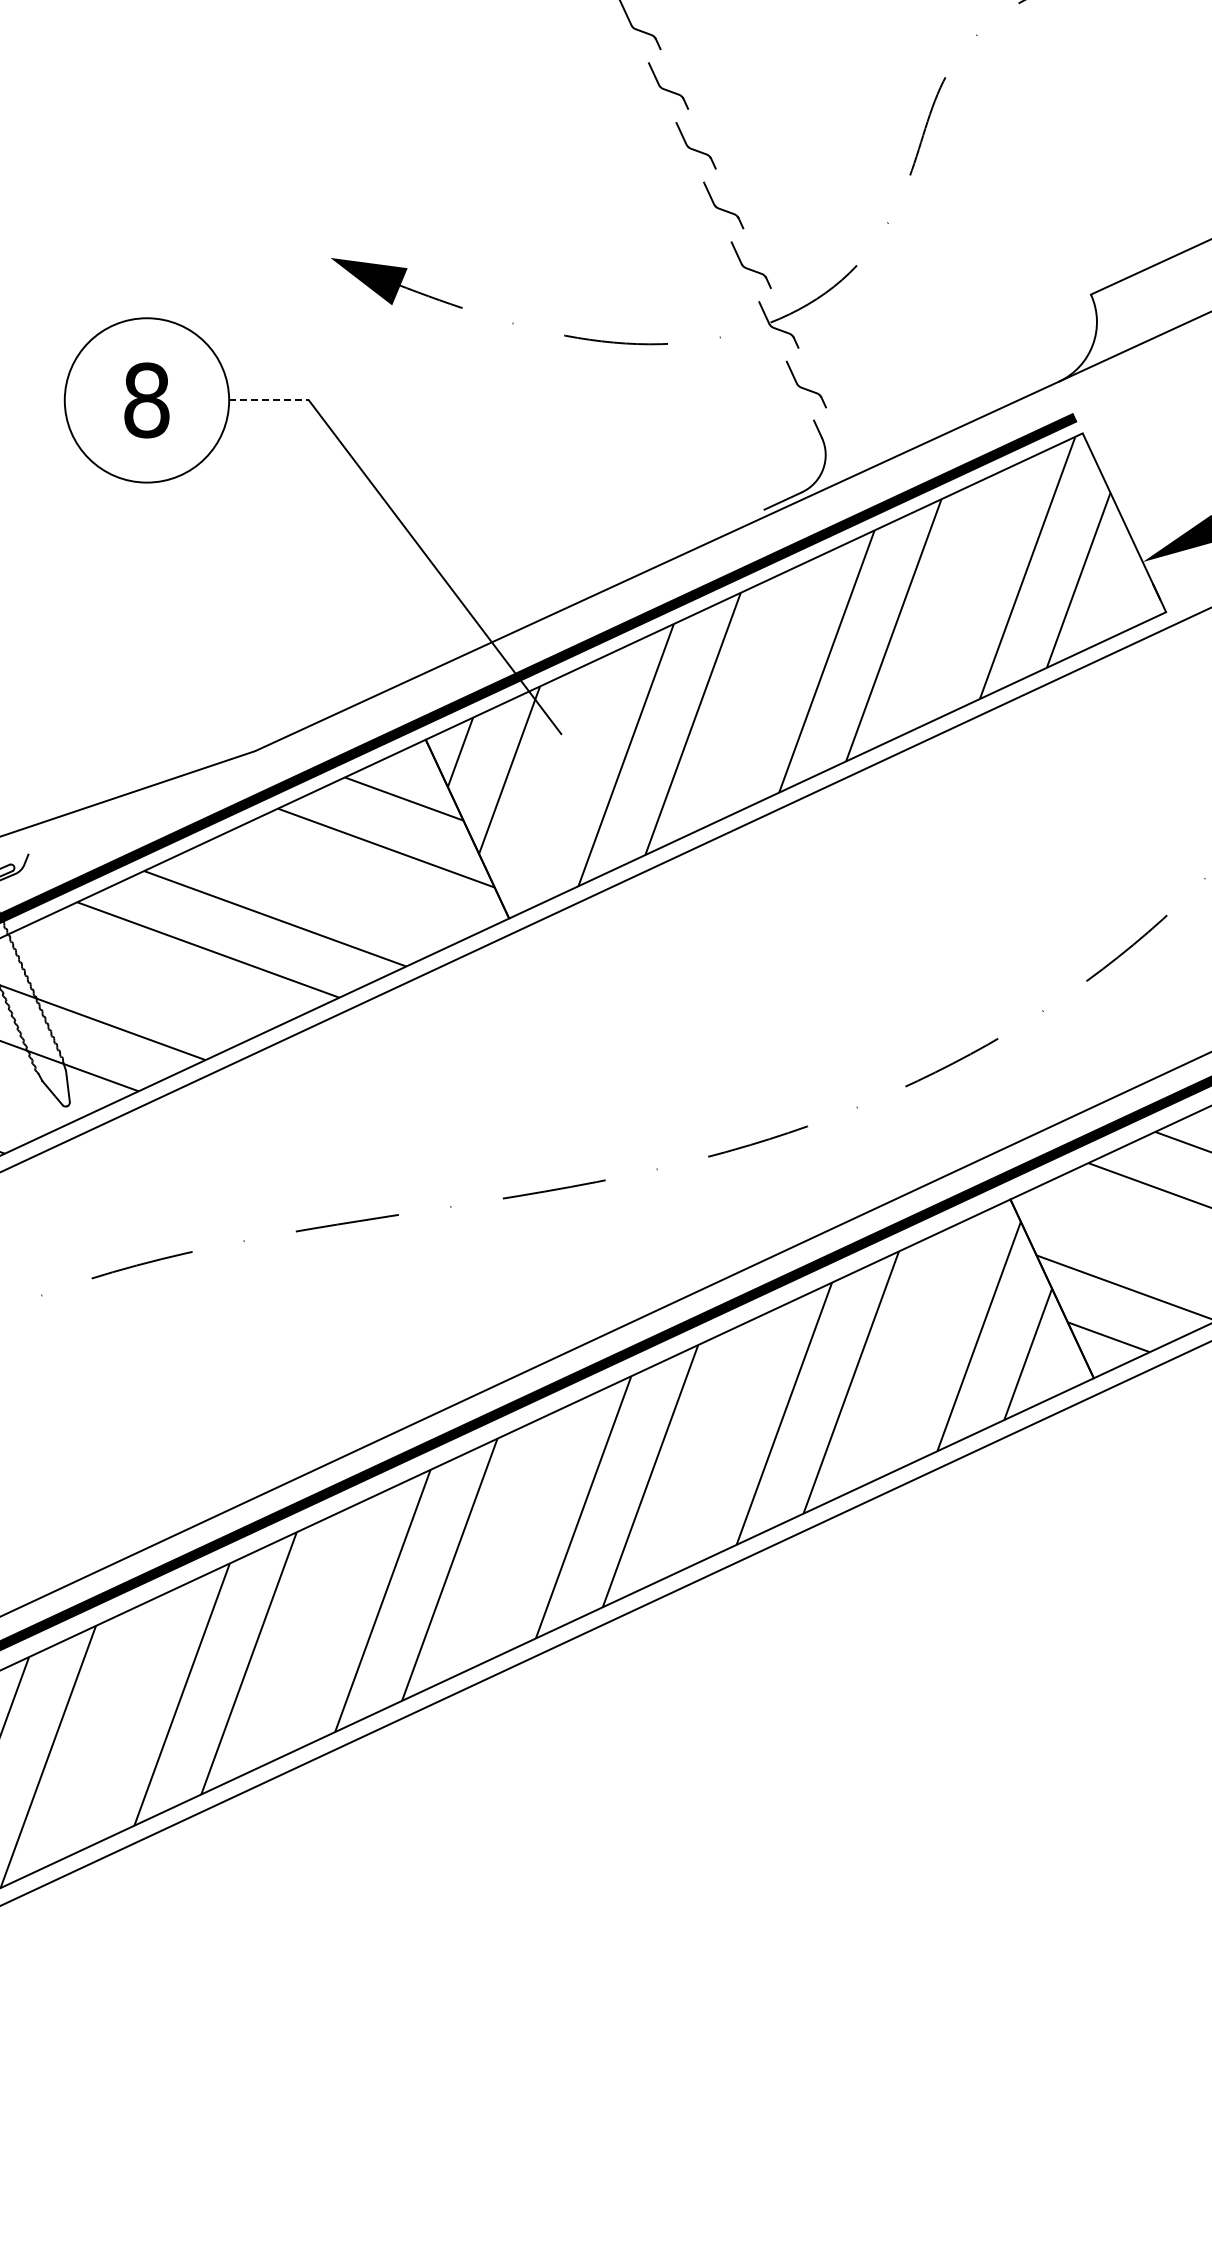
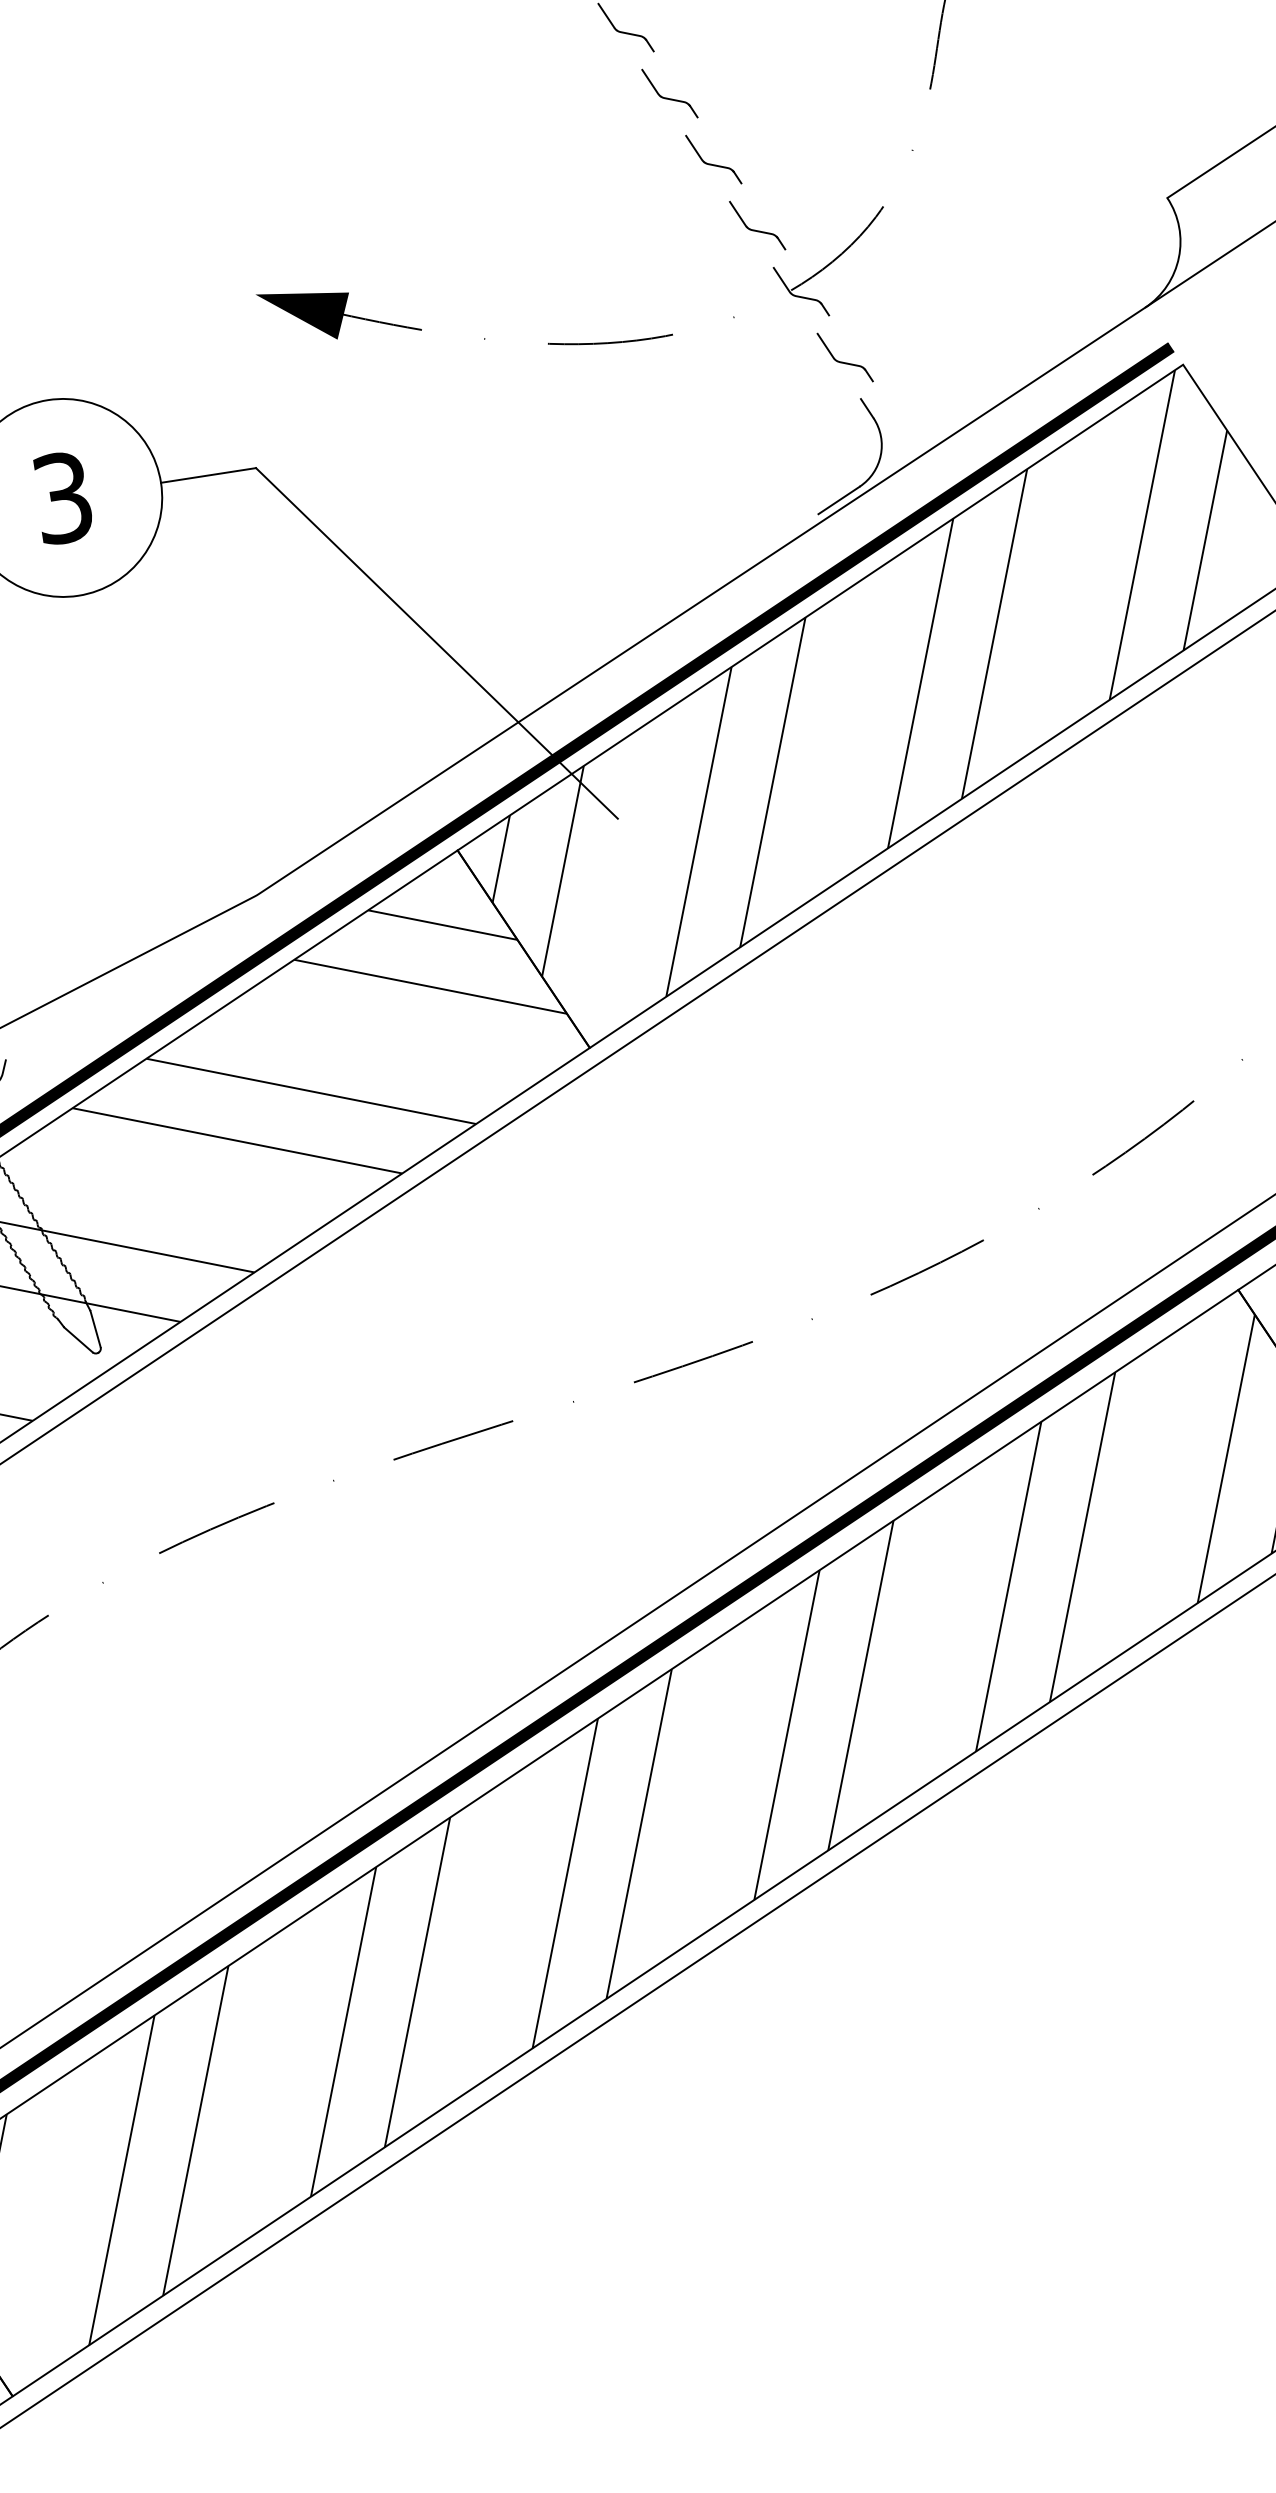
text: (146, 400) -> (62, 498), 8 -> 3
line: (269, 400) -> (209, 475), dashed -> solid

